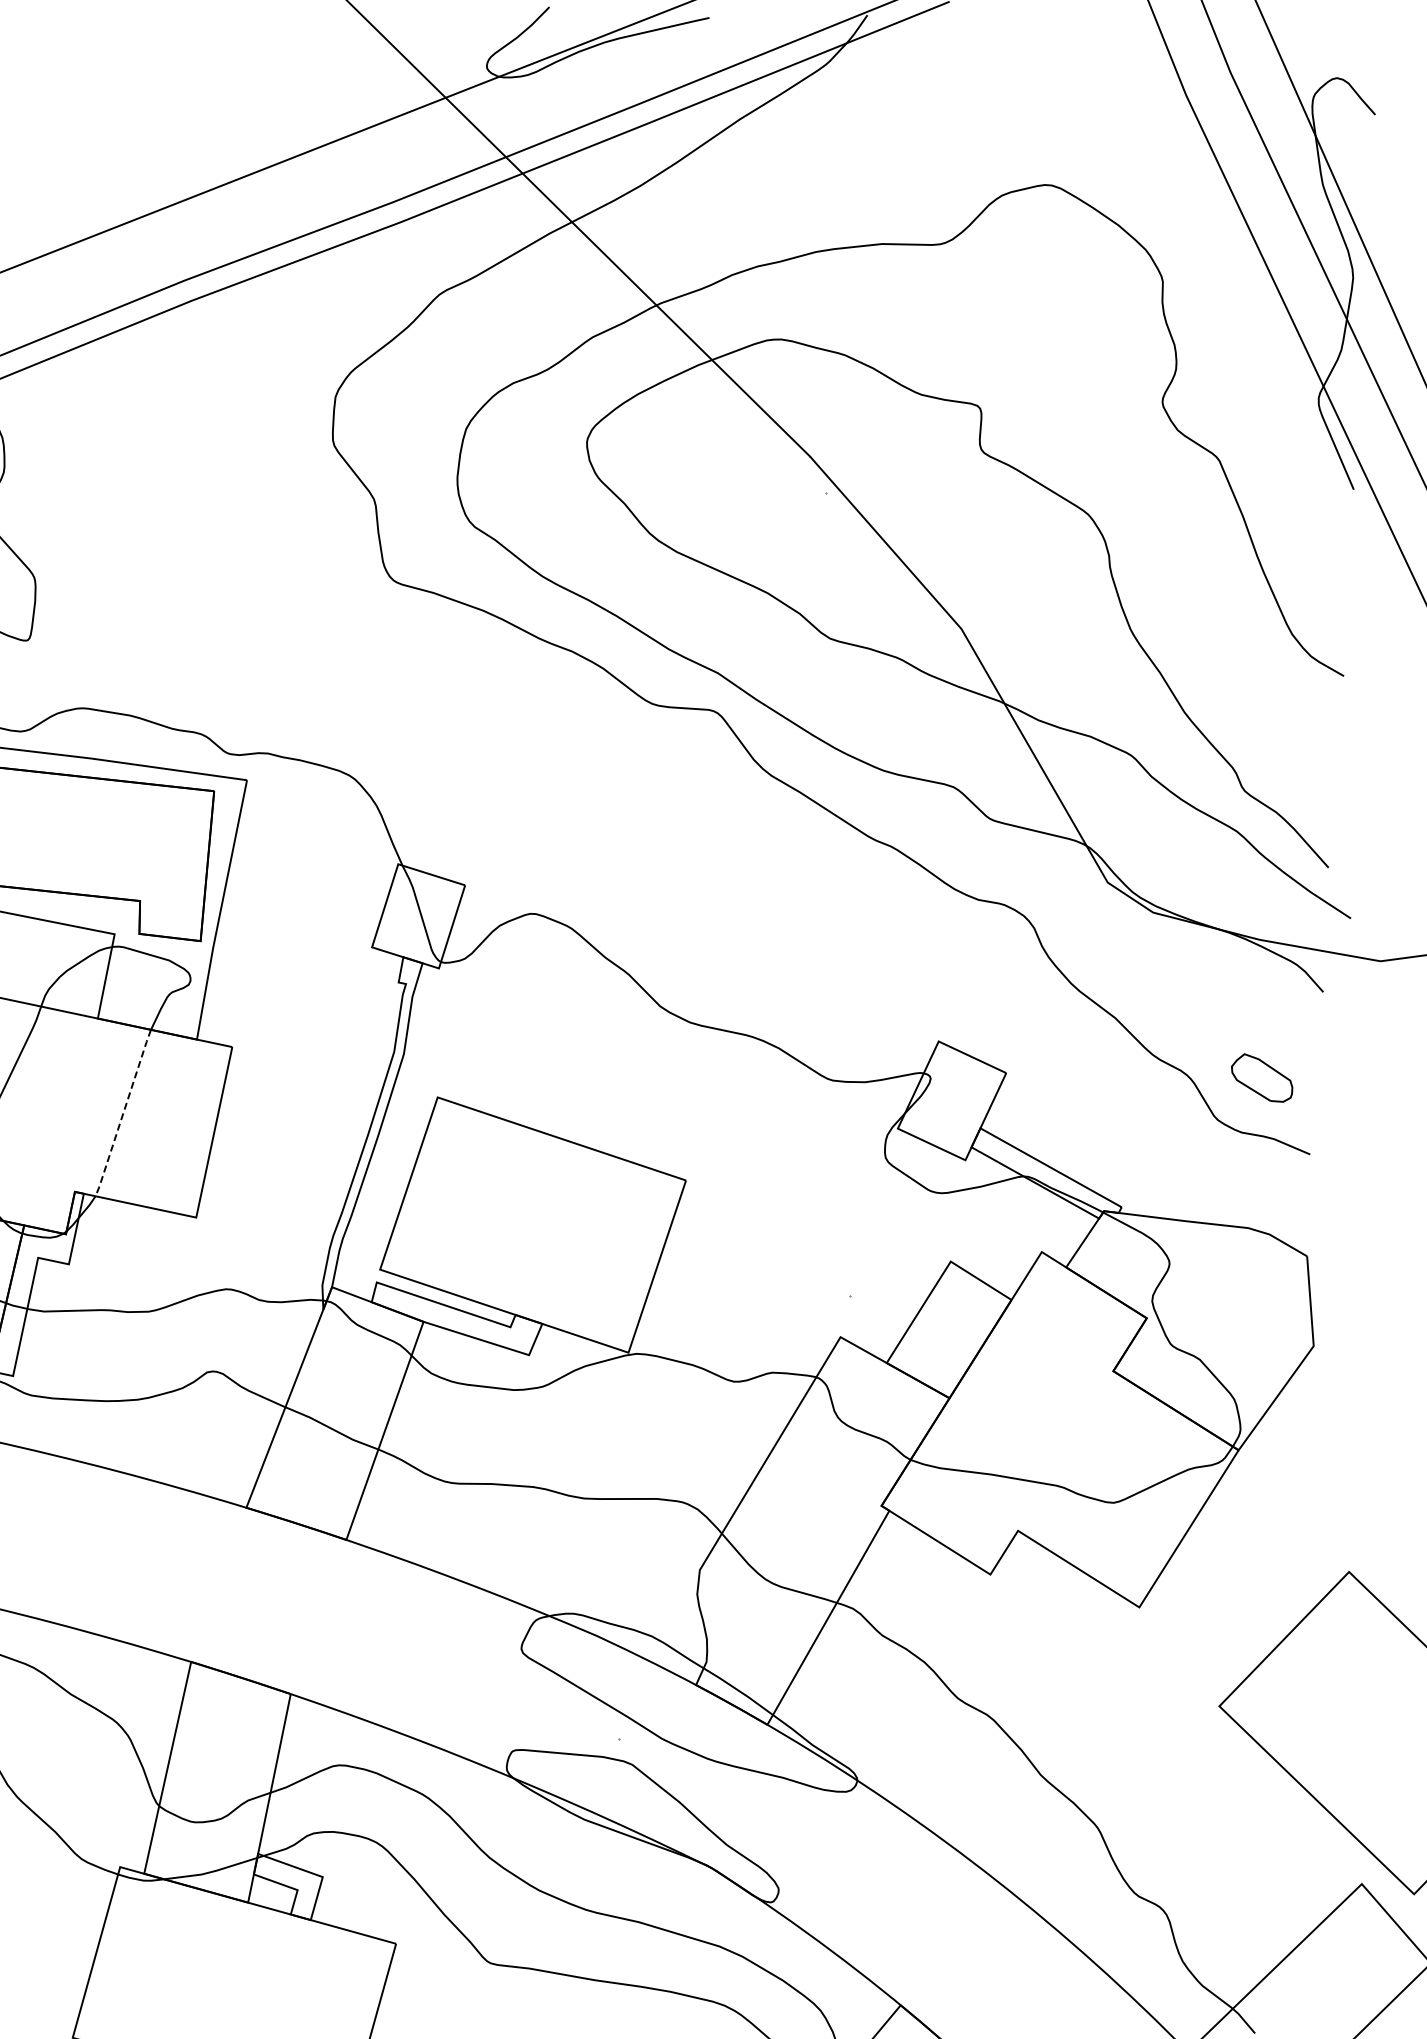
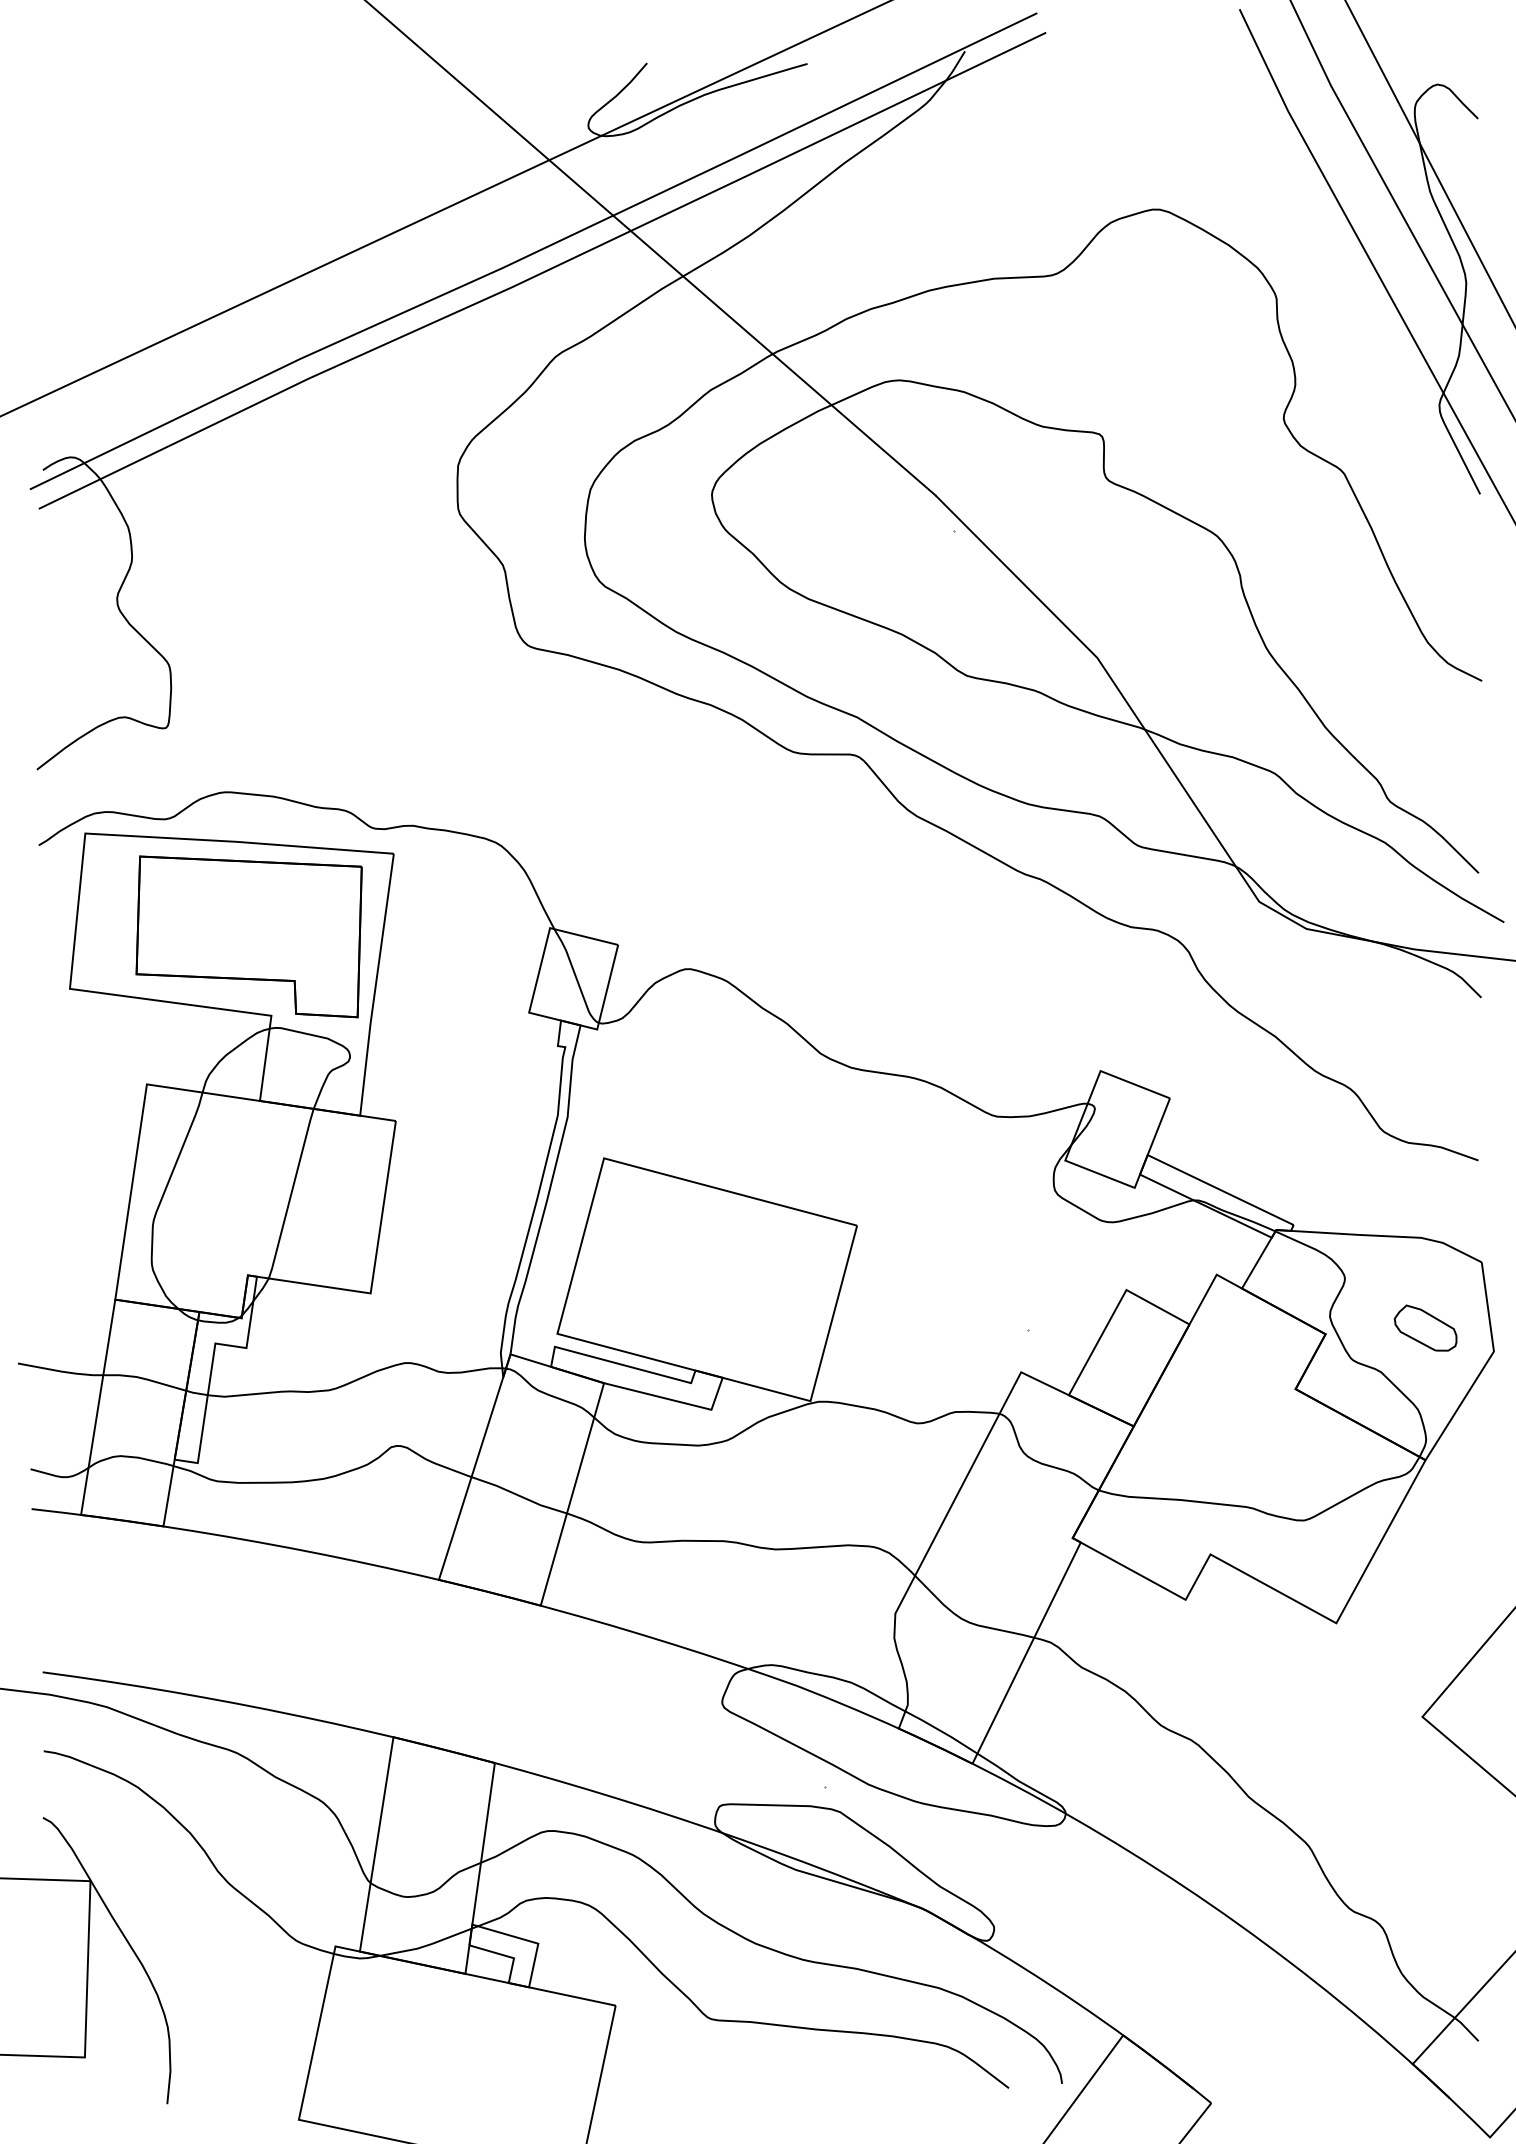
part: (1262, 1077) -> (1425, 1327), moved
line: (123, 1113) -> (291, 1194), dashed -> solid

